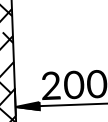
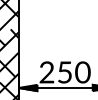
text: (73, 85) -> (64, 72), 0 -> 5

